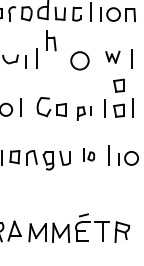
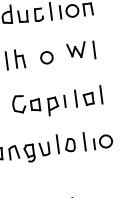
part: (51, 40) -> (20, 58), moved
part: (112, 56) -> (76, 49), size x1.43
circle: (79, 61) -> (46, 58), size x0.71
part: (118, 85) -> (85, 75), removed
part: (83, 113) -> (56, 105), size x1.43
part: (88, 154) -> (65, 142), size x1.67

